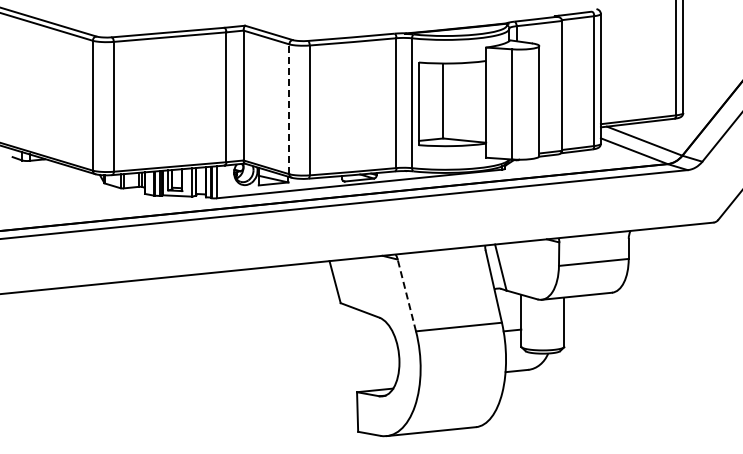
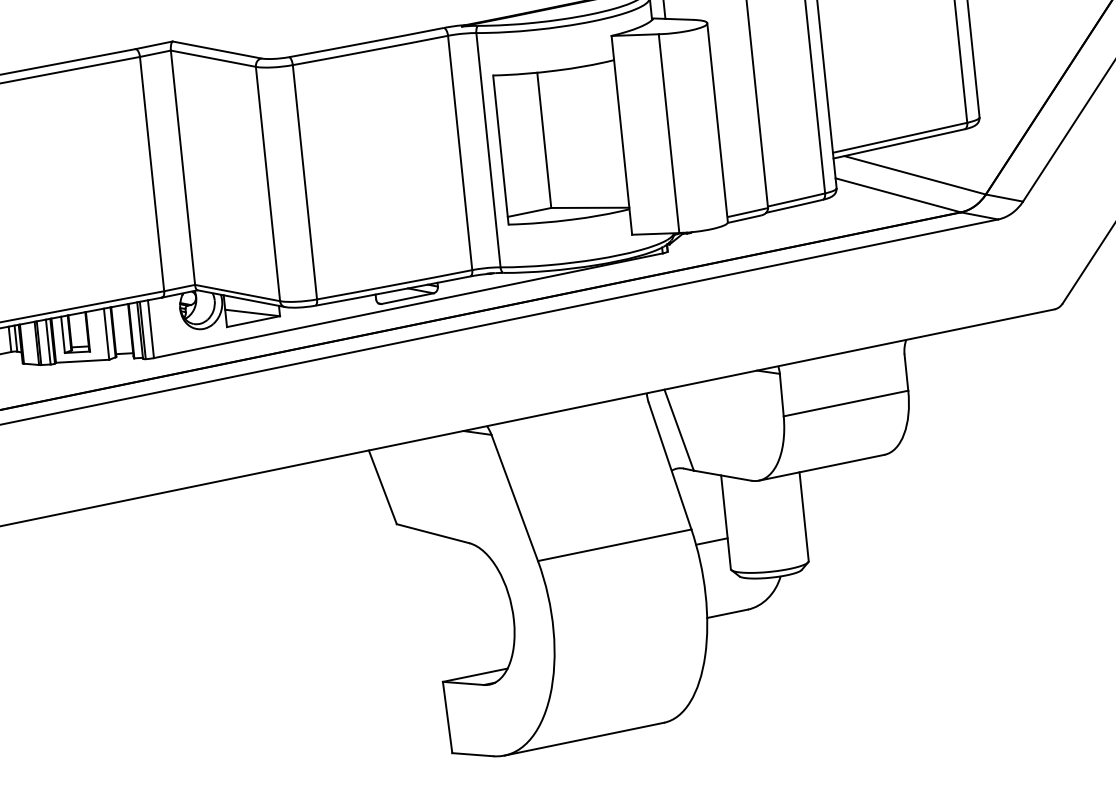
line: (289, 109) -> (268, 184), dashed -> solid
line: (406, 294) -> (513, 496), dashed -> solid

